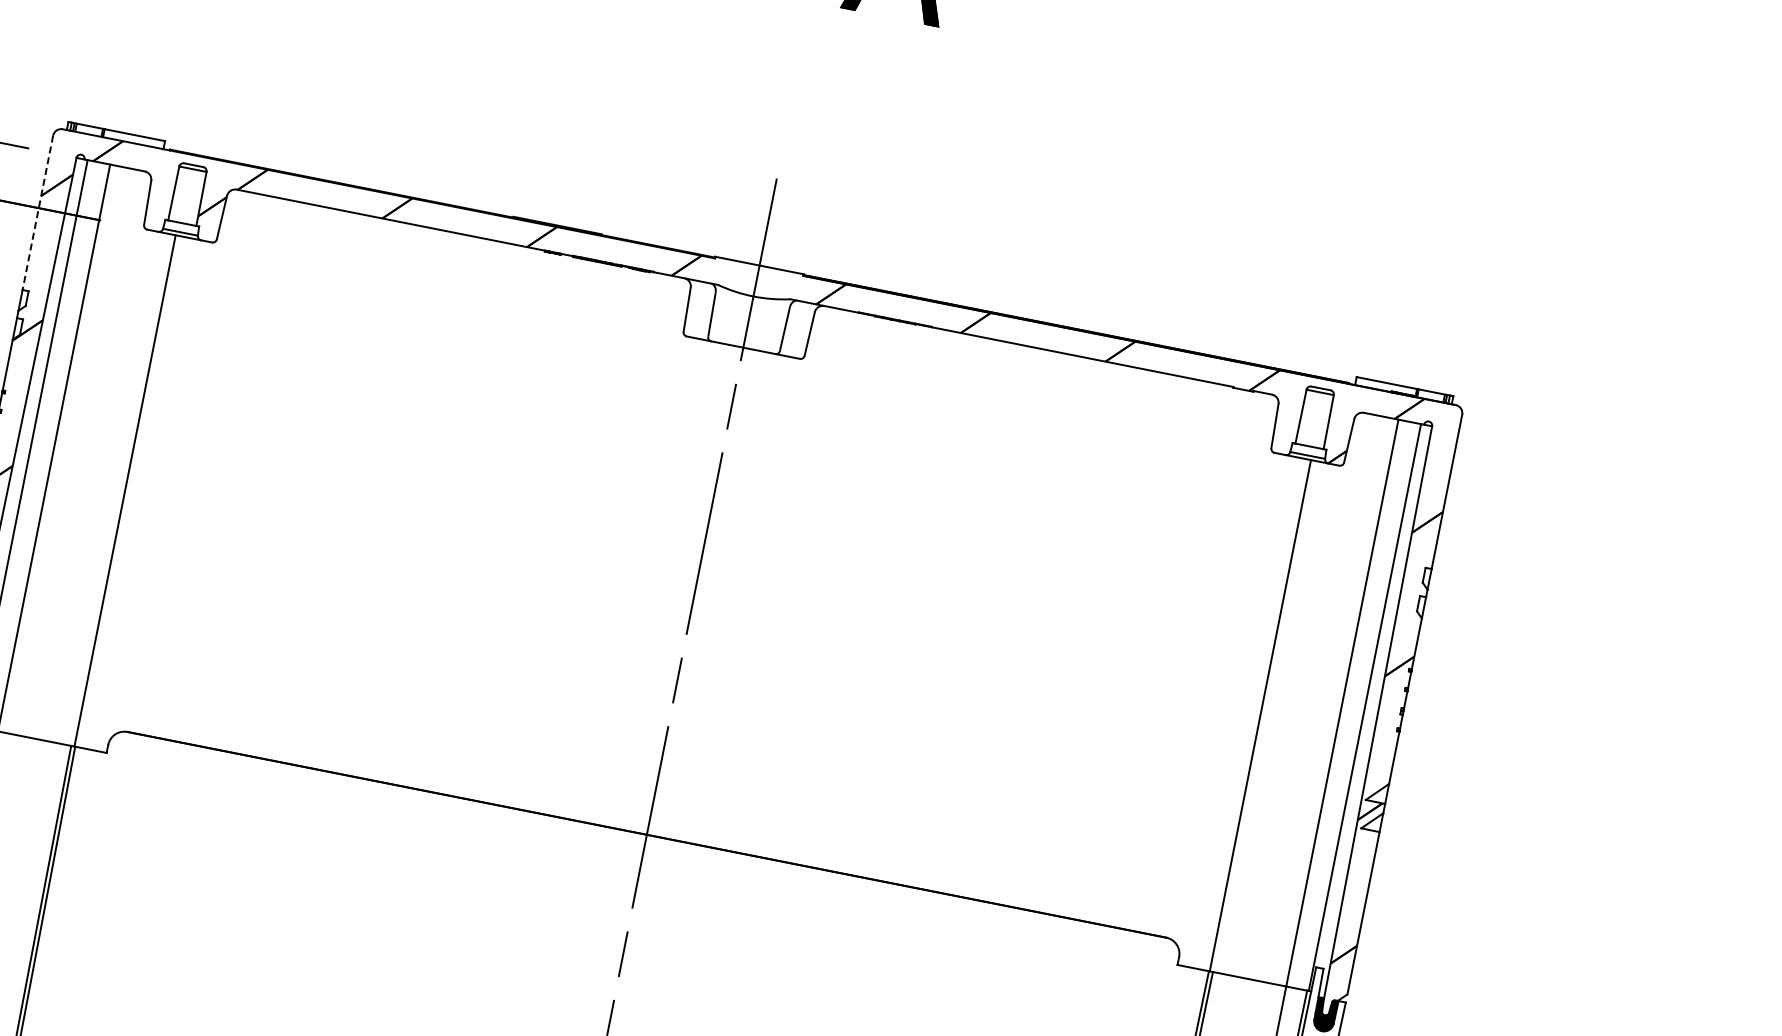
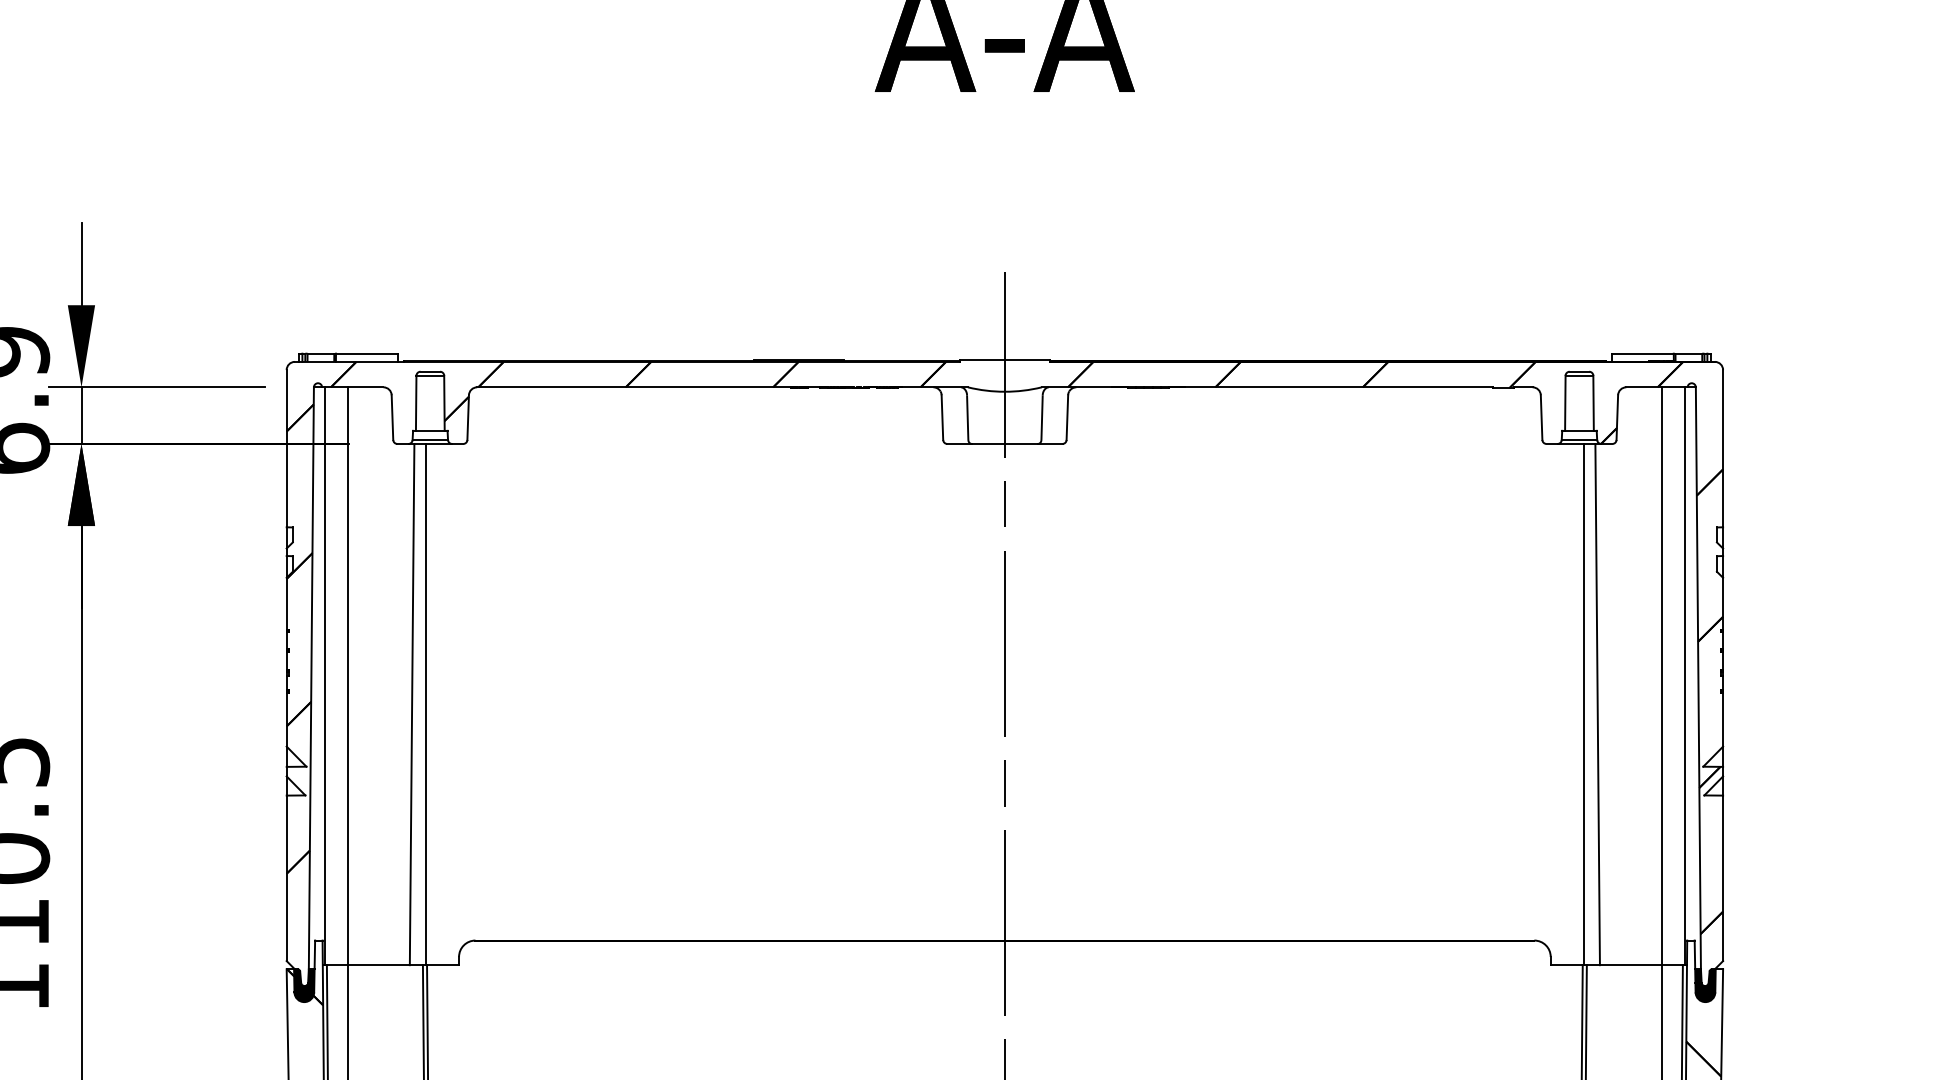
line: (37, 212) -> (286, 448), dashed -> solid
line: (110, 487) -> (411, 704), added
line: (1274, 718) -> (1597, 704), added

